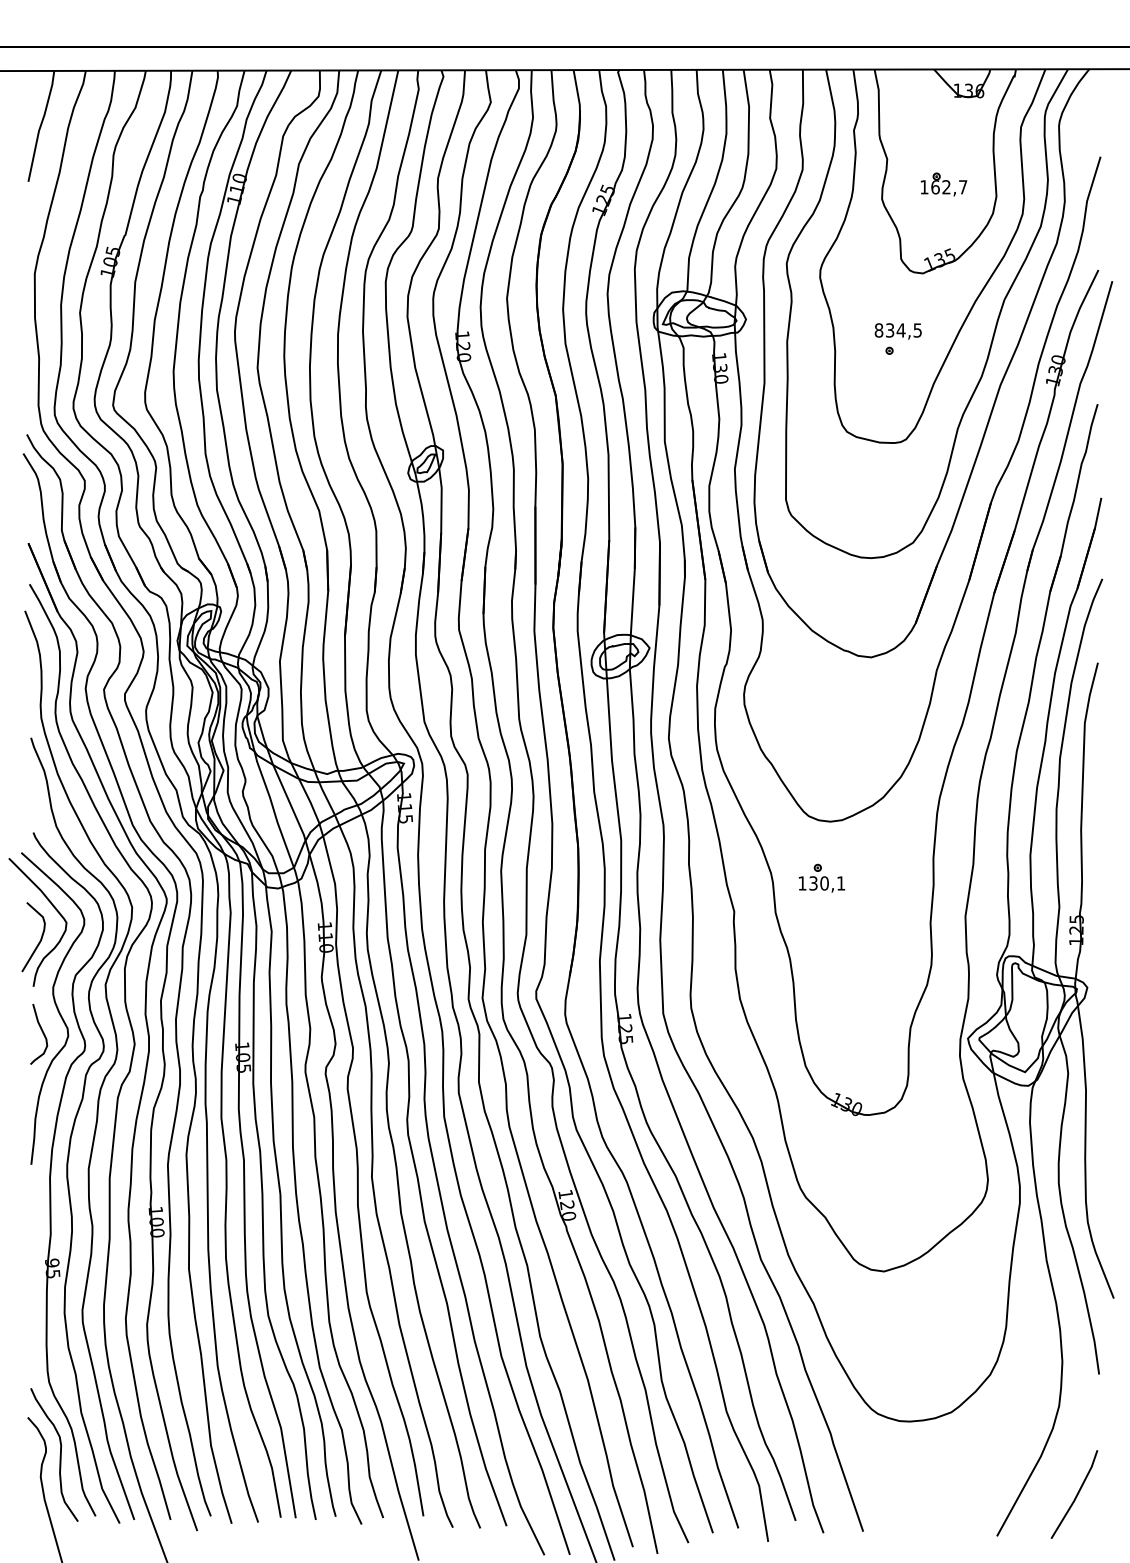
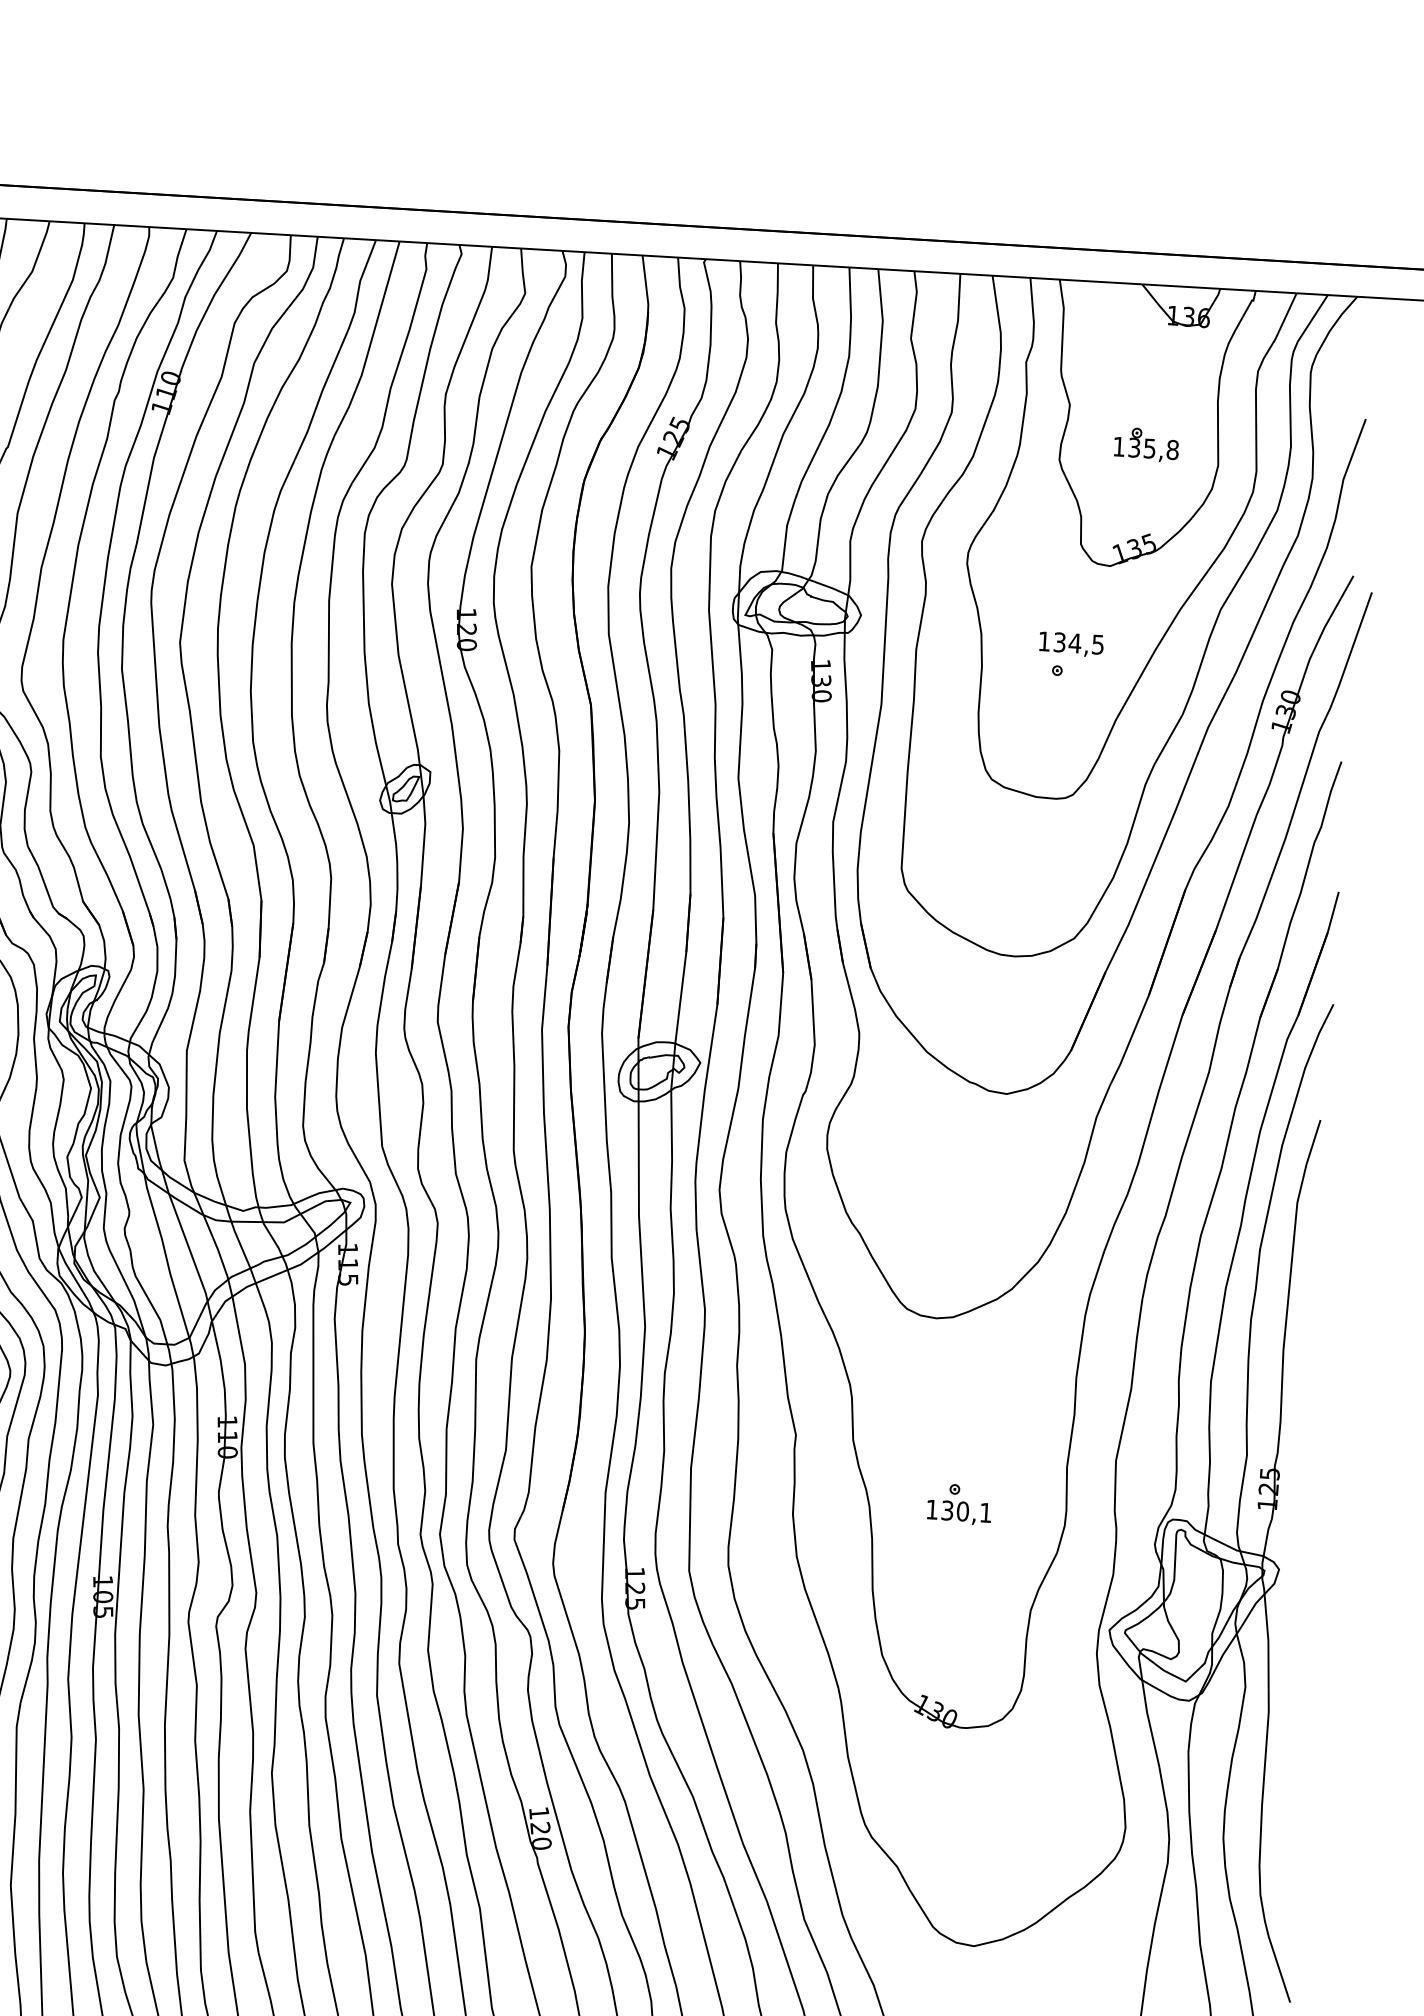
text: (949, 187) -> (1153, 449), 162,7 -> 135,8
text: (878, 330) -> (1043, 641), 834,5 -> 134,5
part: (822, 877) -> (960, 1503), moved

